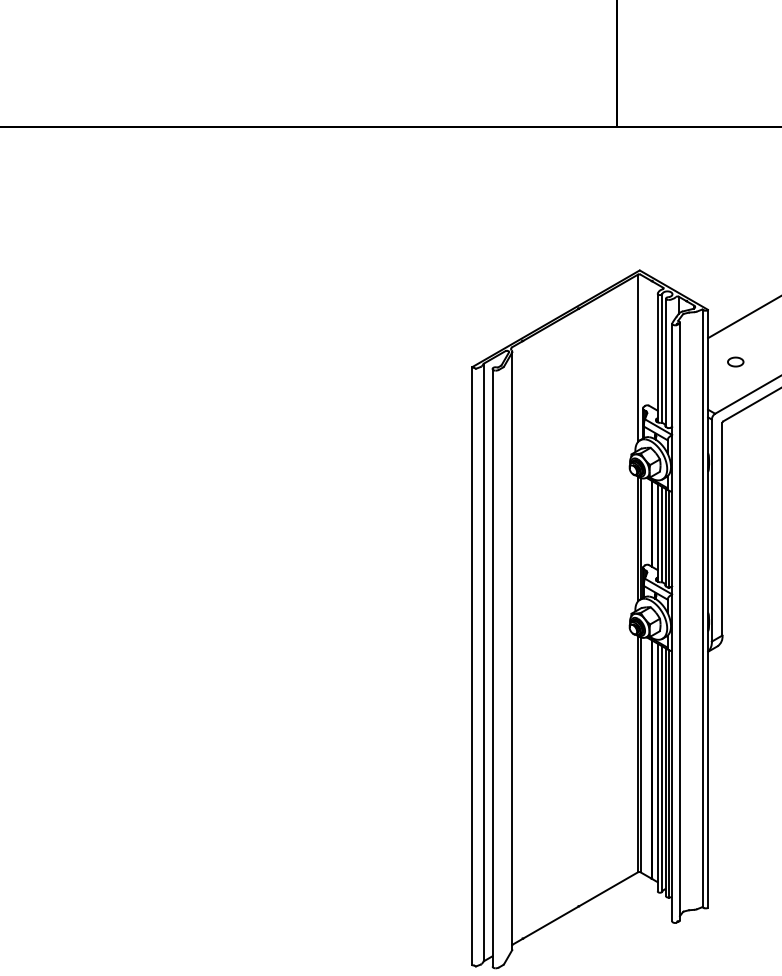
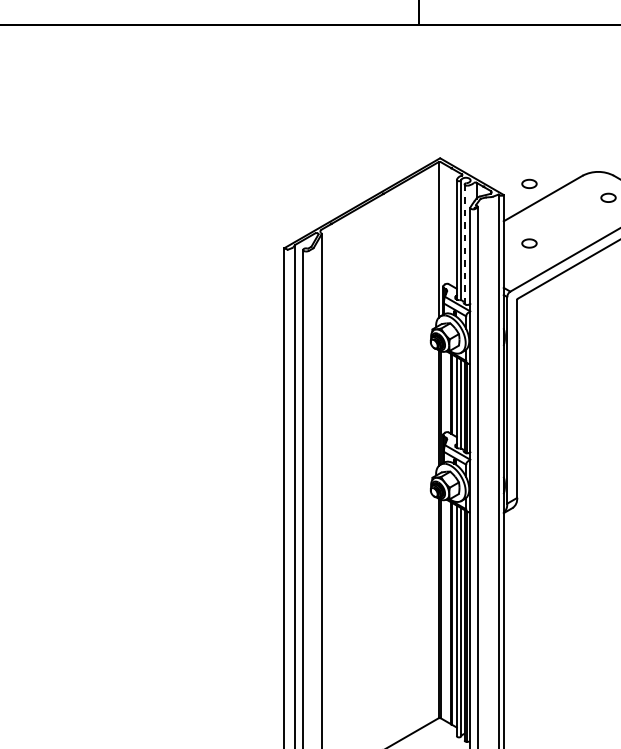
part: (735, 297) -> (529, 183), added
line: (666, 363) -> (465, 244), solid -> dashed

